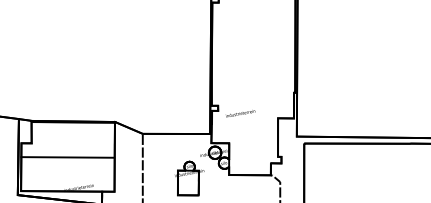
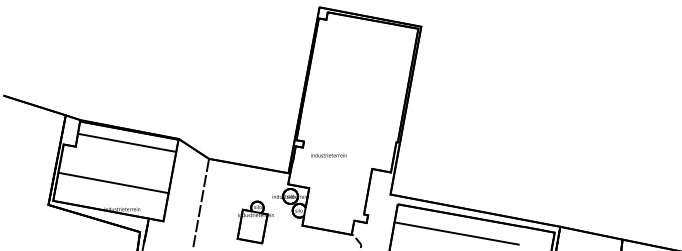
line: (72, 132) -> (126, 142), added
line: (67, 157) -> (113, 182), moved
line: (356, 158) -> (456, 233), added

